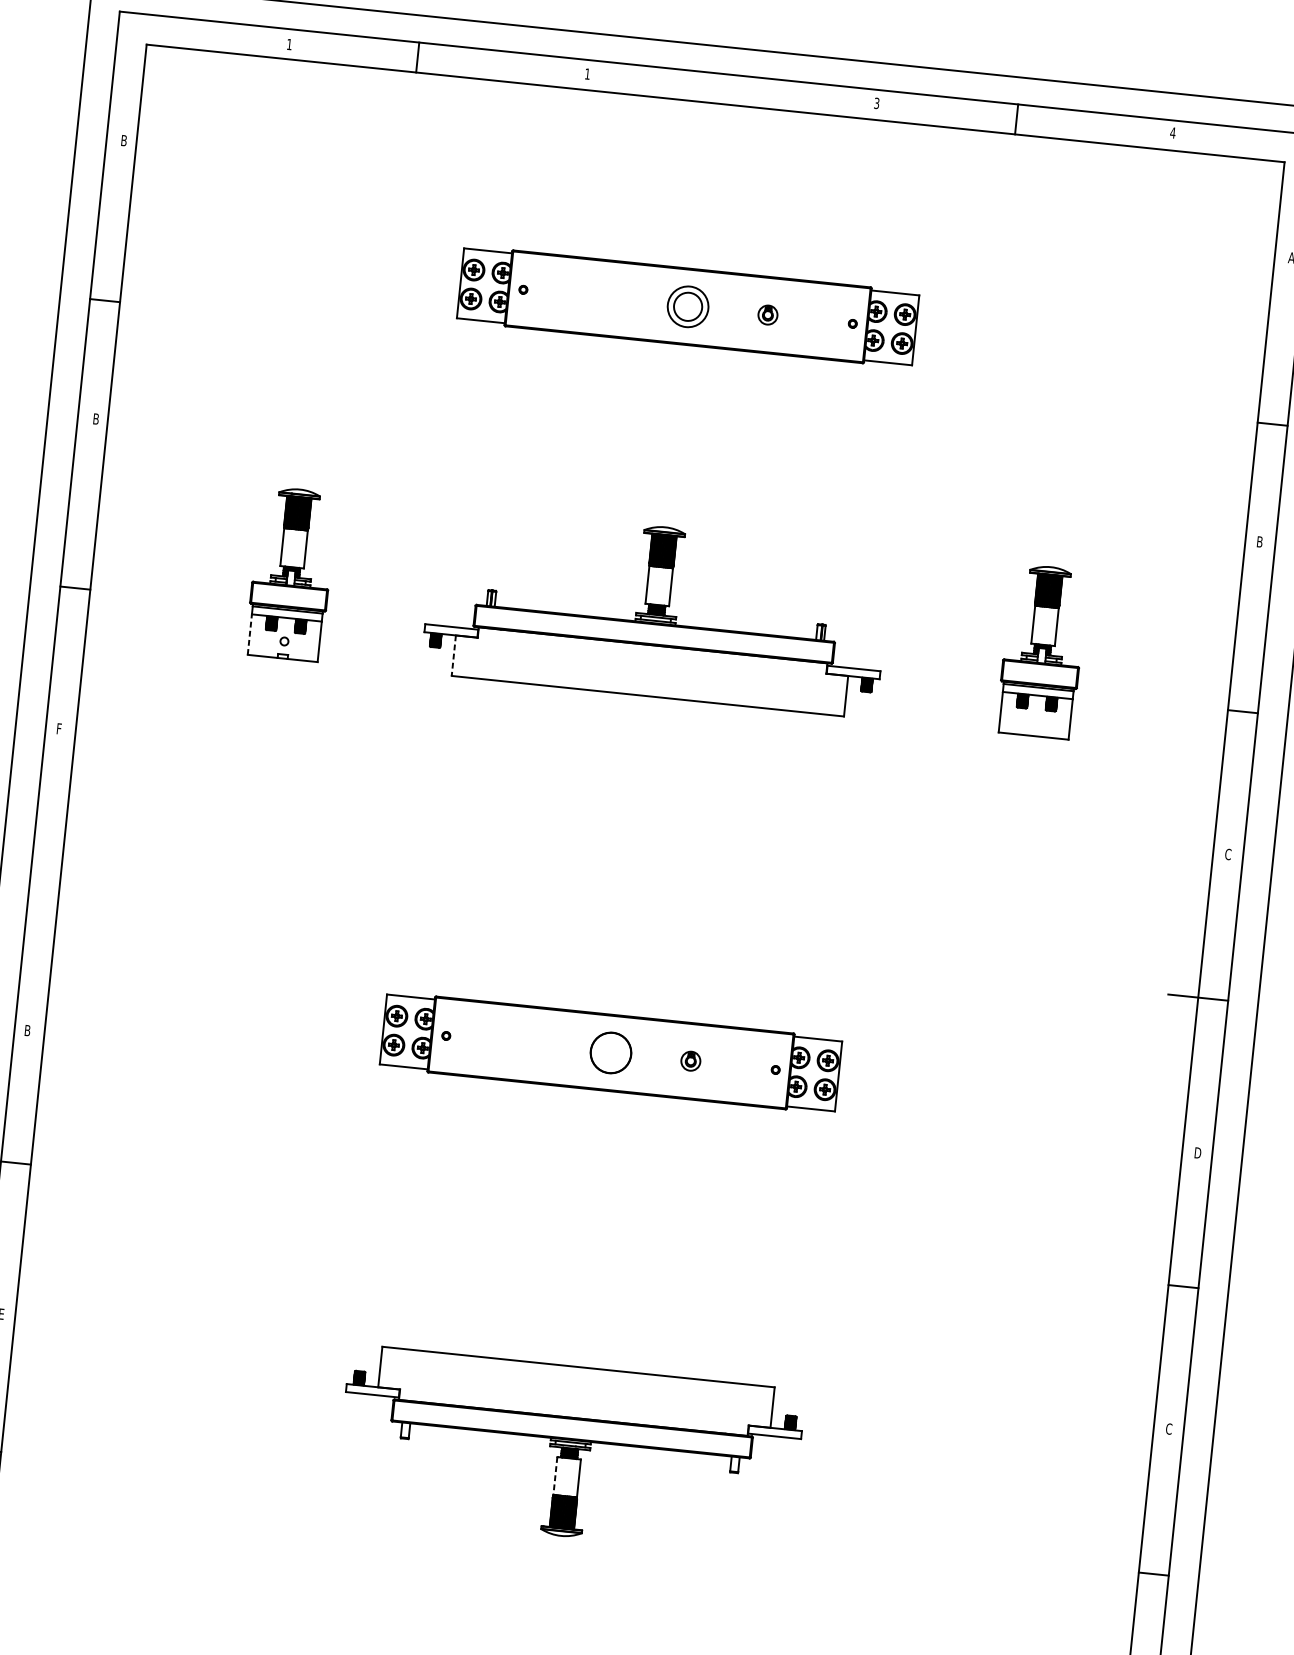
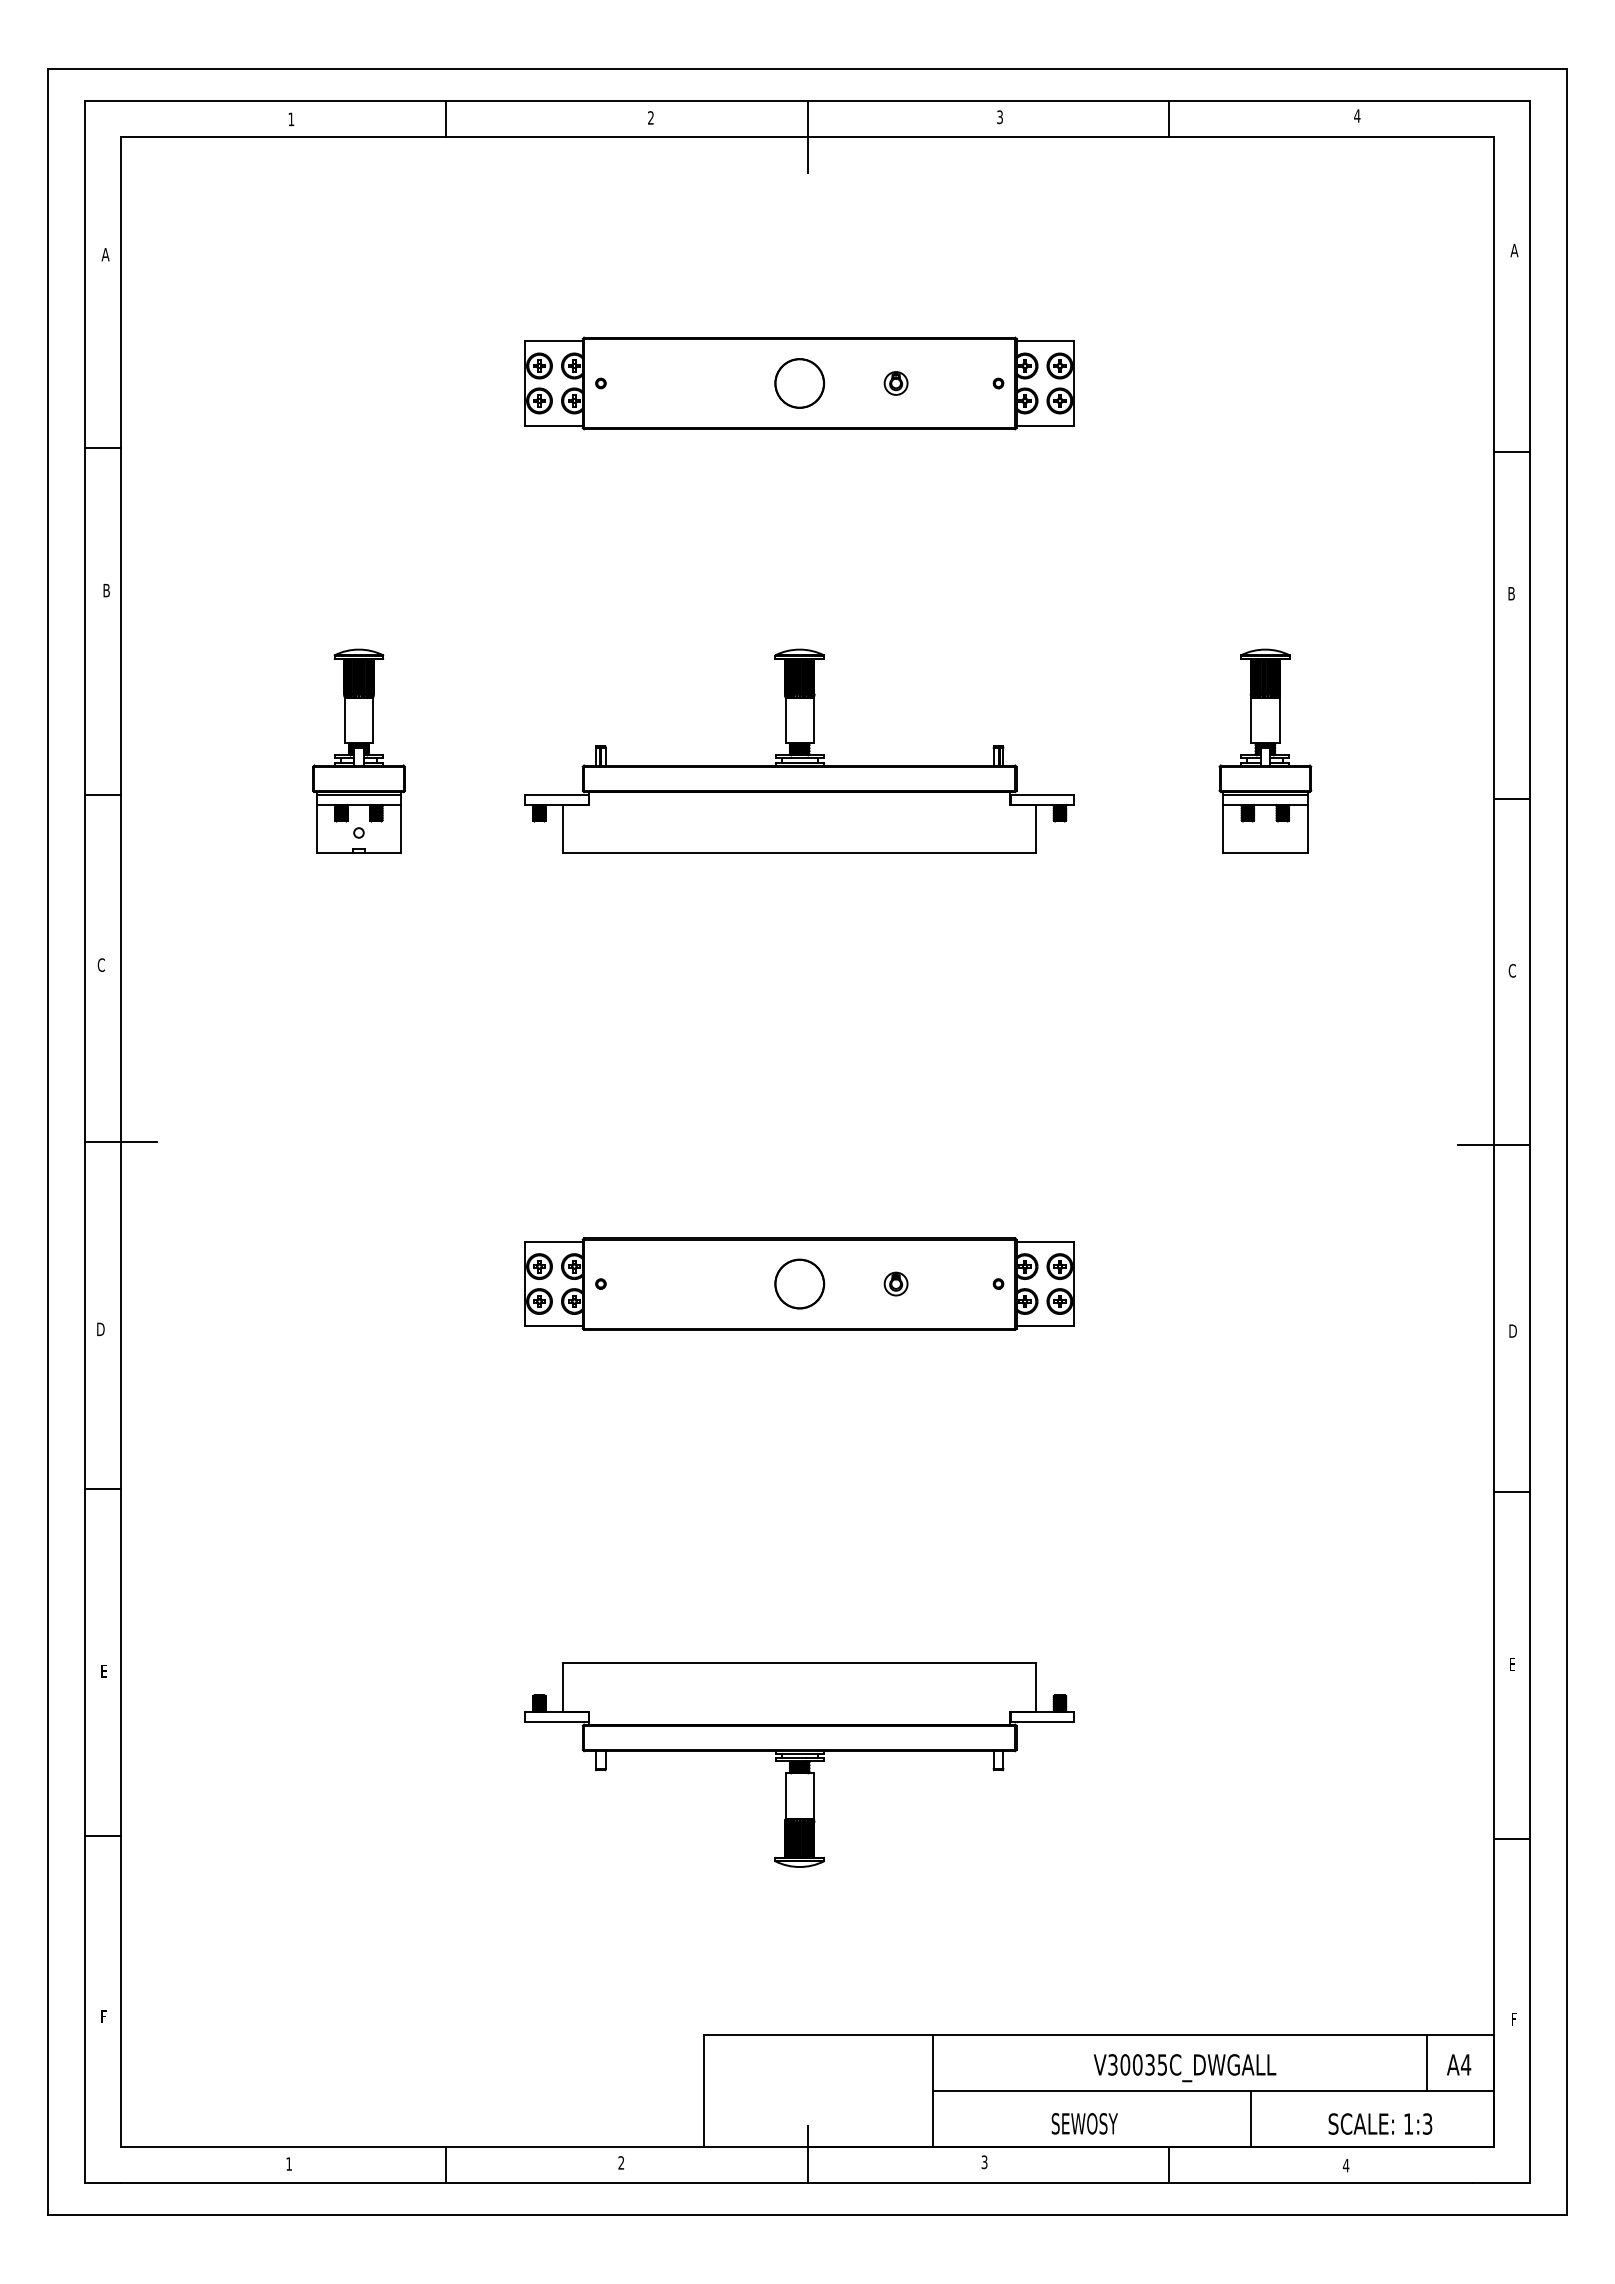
text: (587, 73) -> (650, 117), 1 -> 2
line: (715, 103) -> (807, 137), added
text: (123, 140) -> (105, 254), B -> A
circle: (687, 306) -> (799, 383), size x1.43
line: (249, 634) -> (316, 828), dashed -> solid
line: (453, 656) -> (562, 829), dashed -> solid
text: (59, 728) -> (100, 964), F -> C
line: (60, 876) -> (120, 1141), added
text: (28, 1030) -> (101, 1329), B -> D
text: (1168, 1429) -> (1512, 1664), C -> E
line: (555, 1476) -> (785, 1796), dashed -> solid

